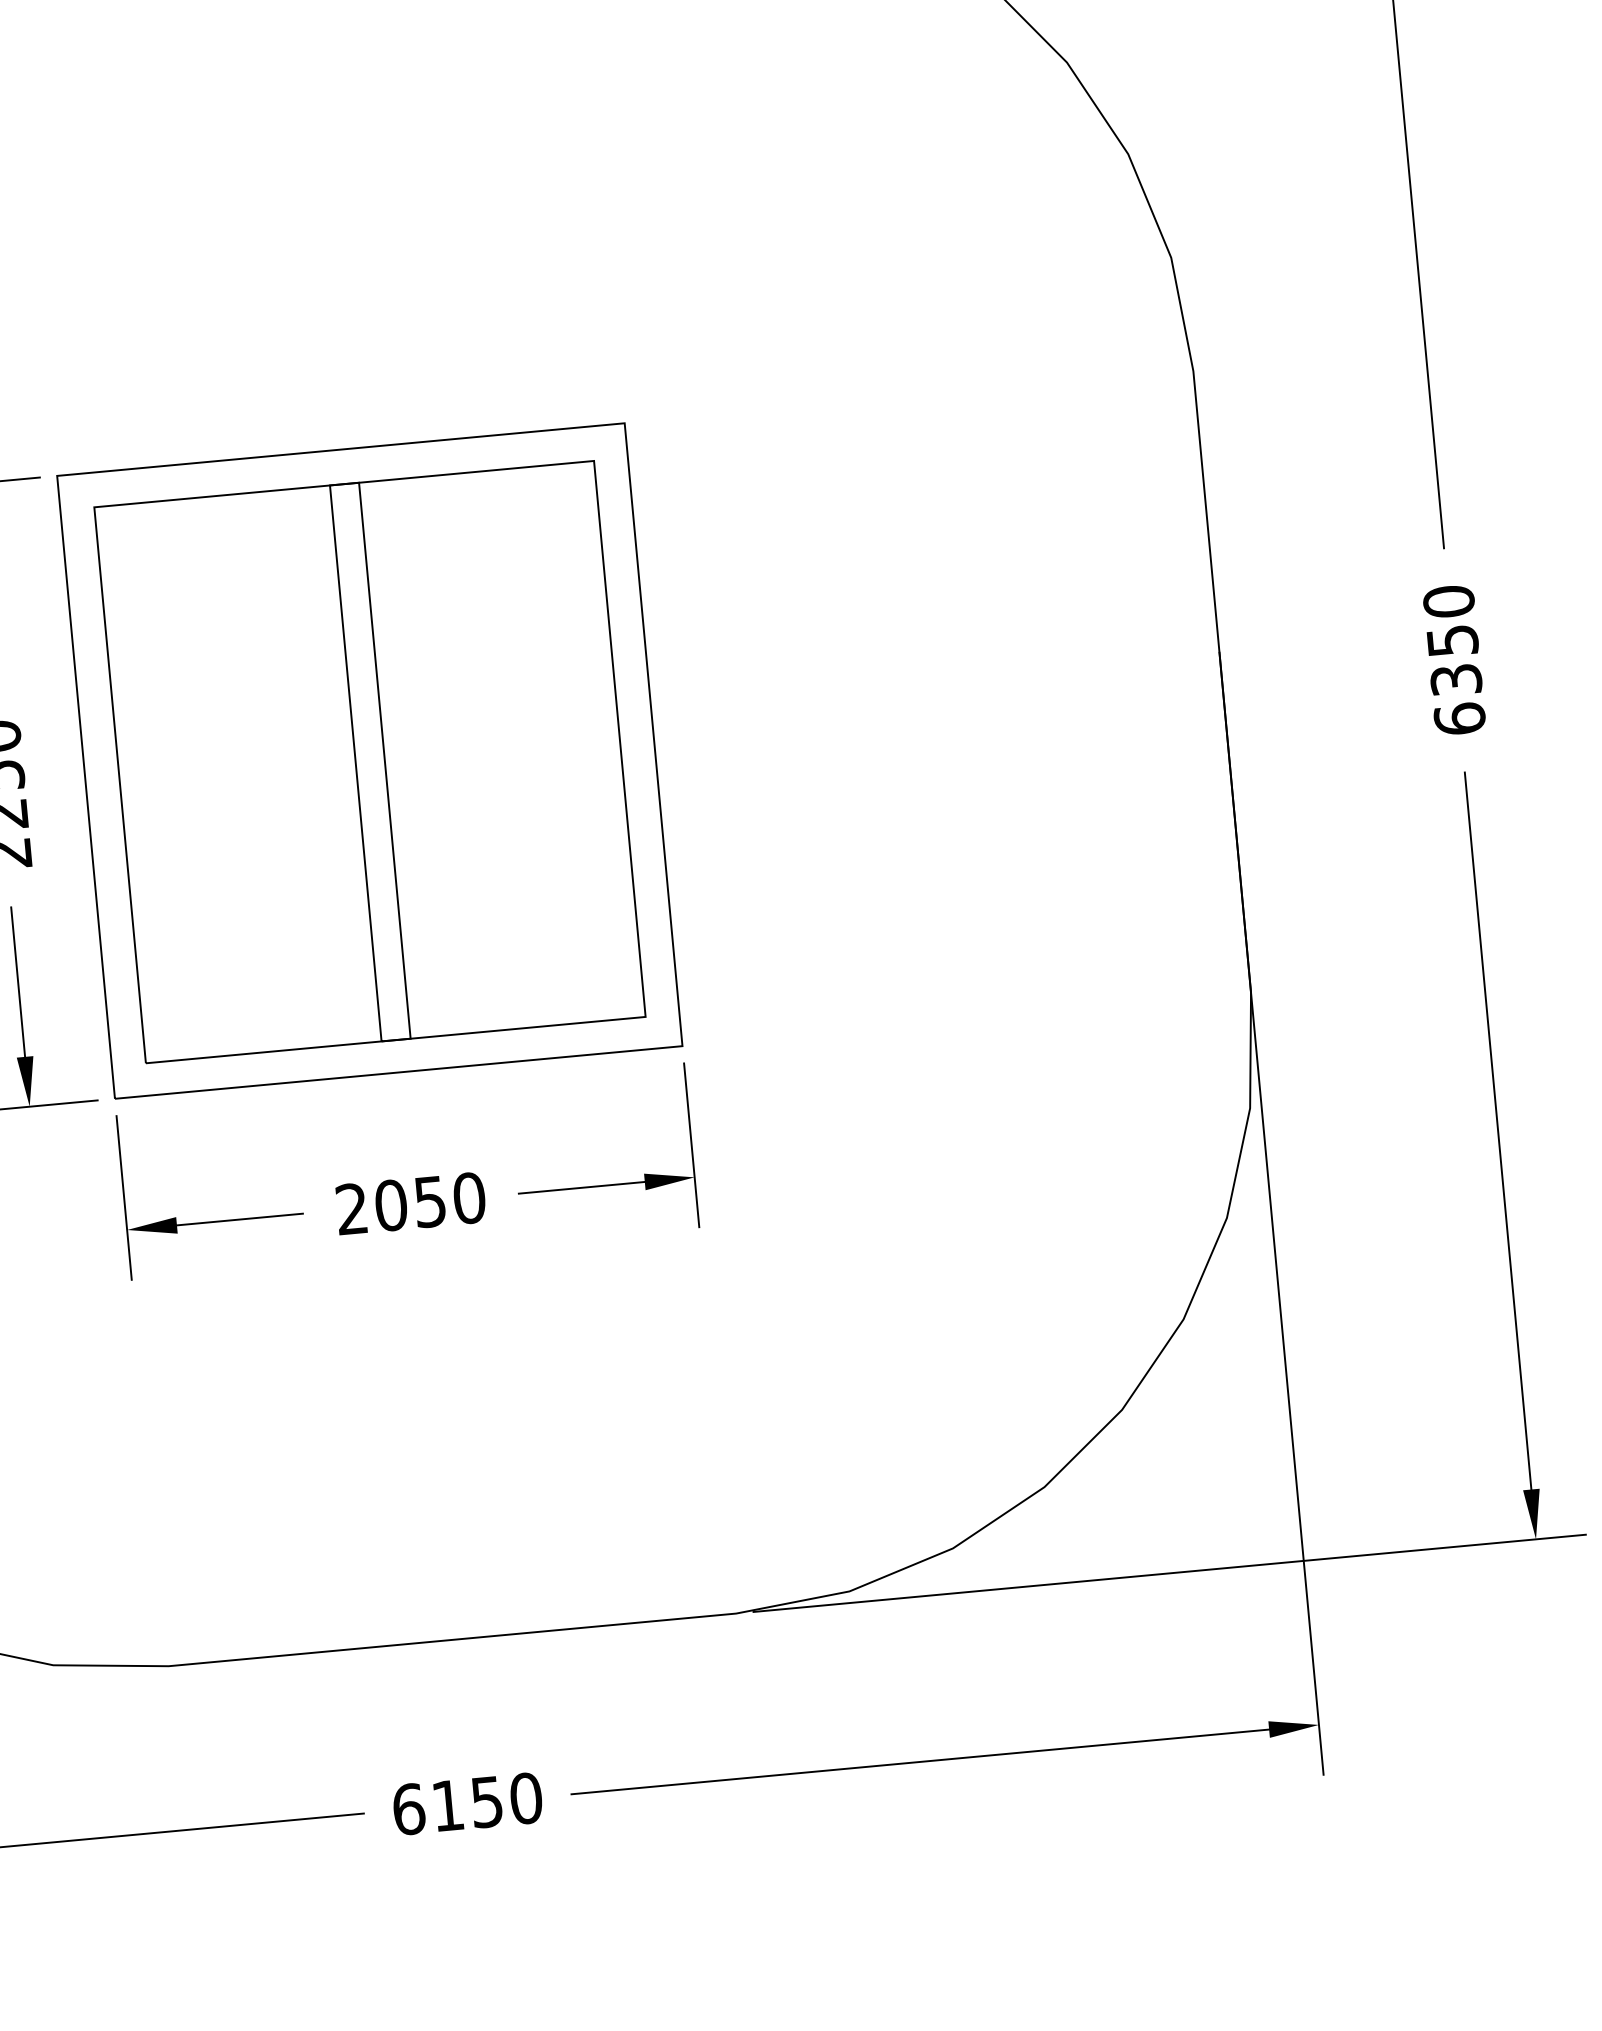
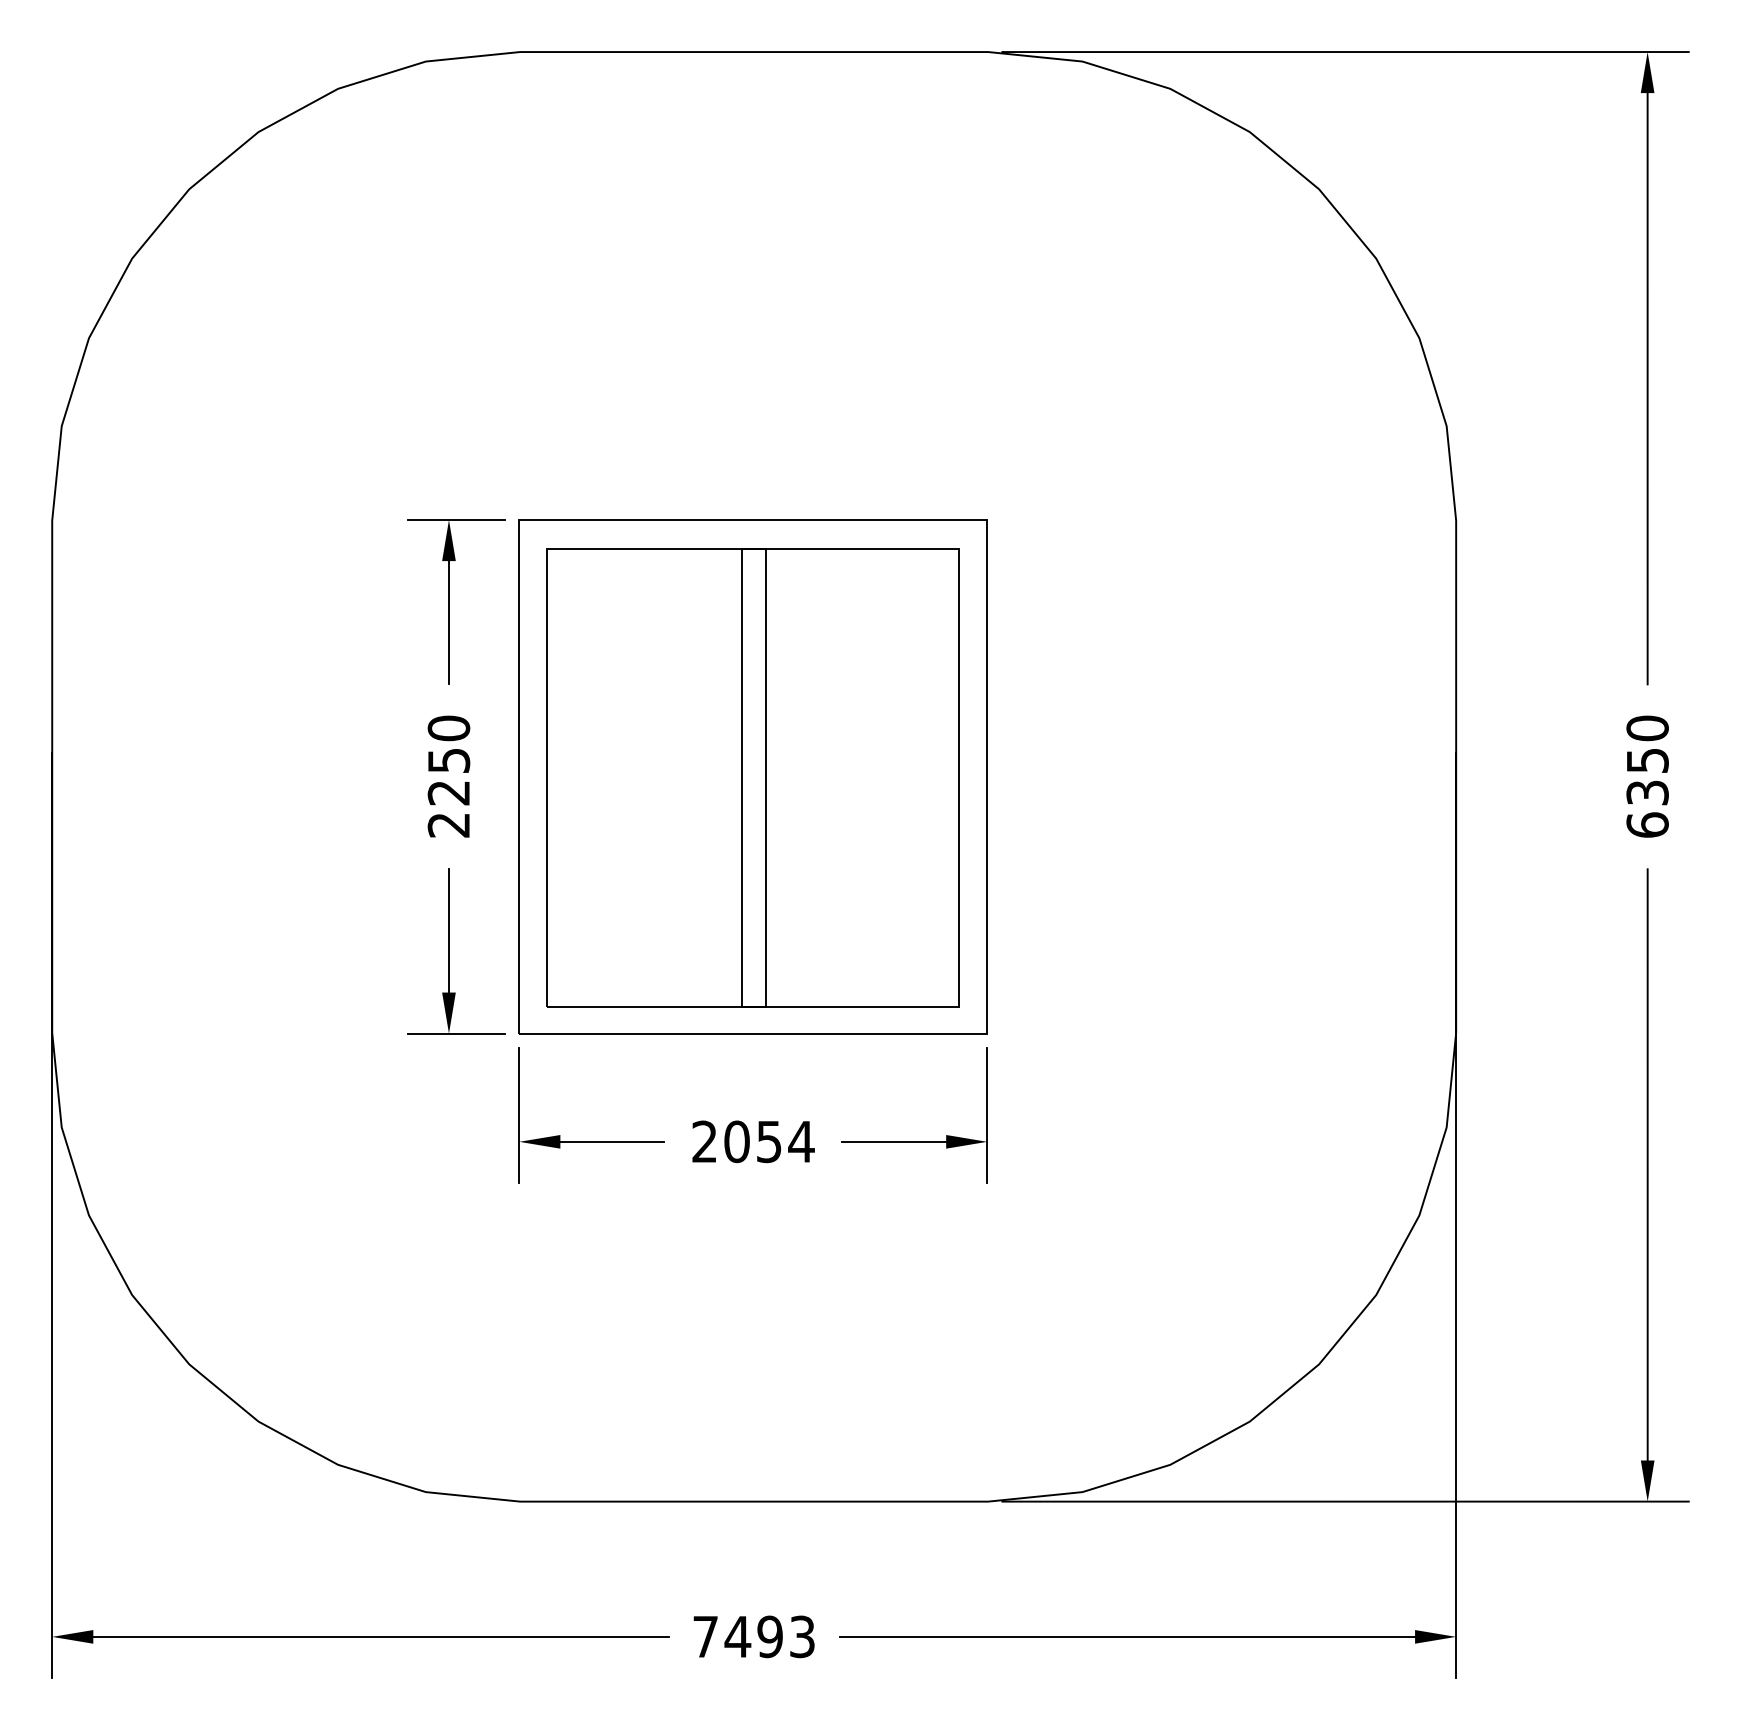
text: (469, 1197) -> (801, 1141), 2050 -> 2054
text: (468, 1803) -> (754, 1636), 6150 -> 7493

